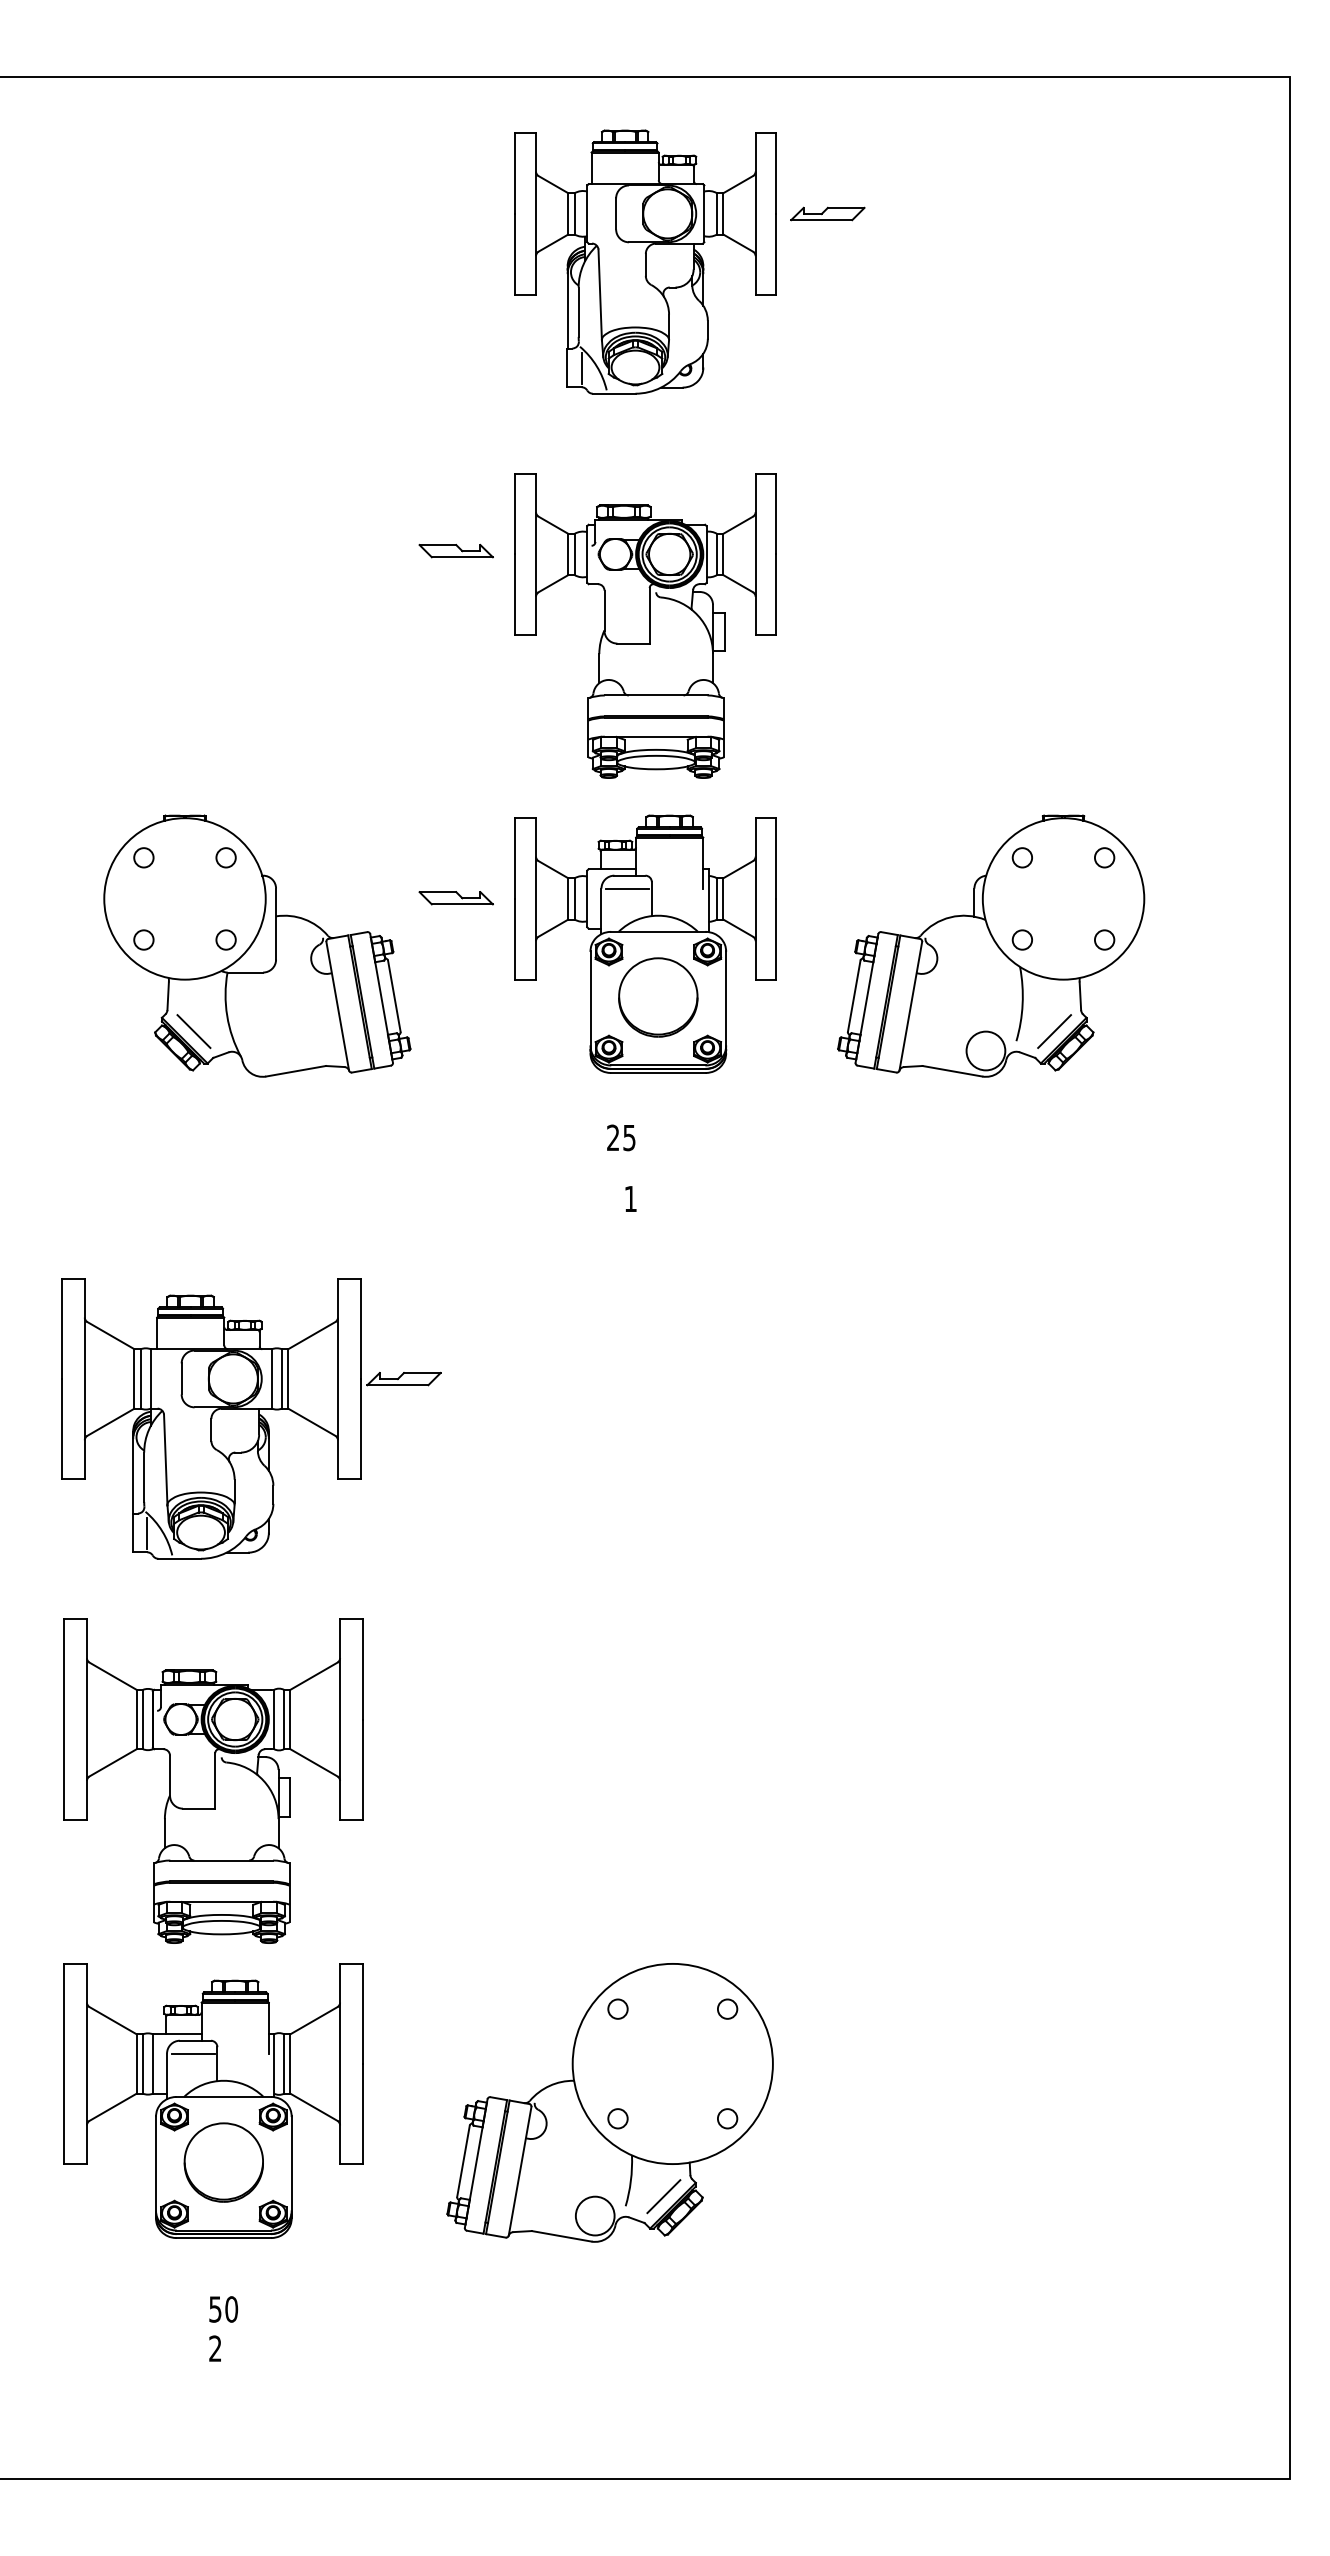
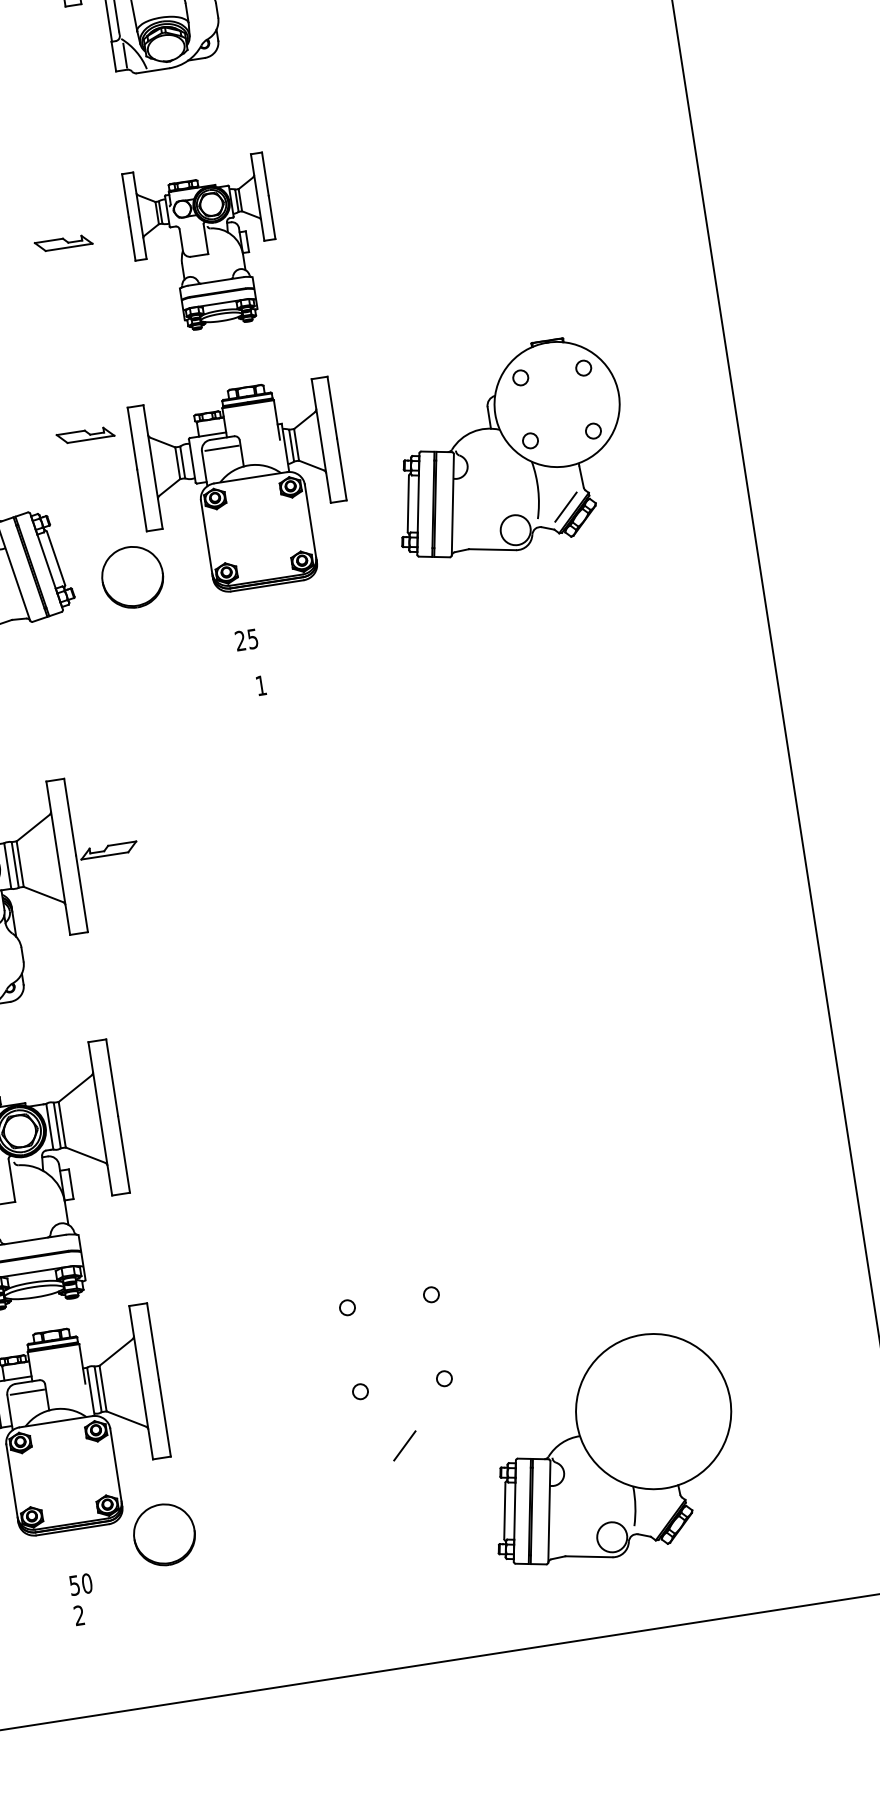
part: (455, 551) -> (63, 243), moved
part: (645, 625) -> (204, 244), size x0.7
part: (455, 898) -> (85, 435), moved
part: (658, 997) -> (132, 577), moved
part: (609, 2102) -> (609, 1448), moved
part: (223, 2162) -> (164, 1534), moved

